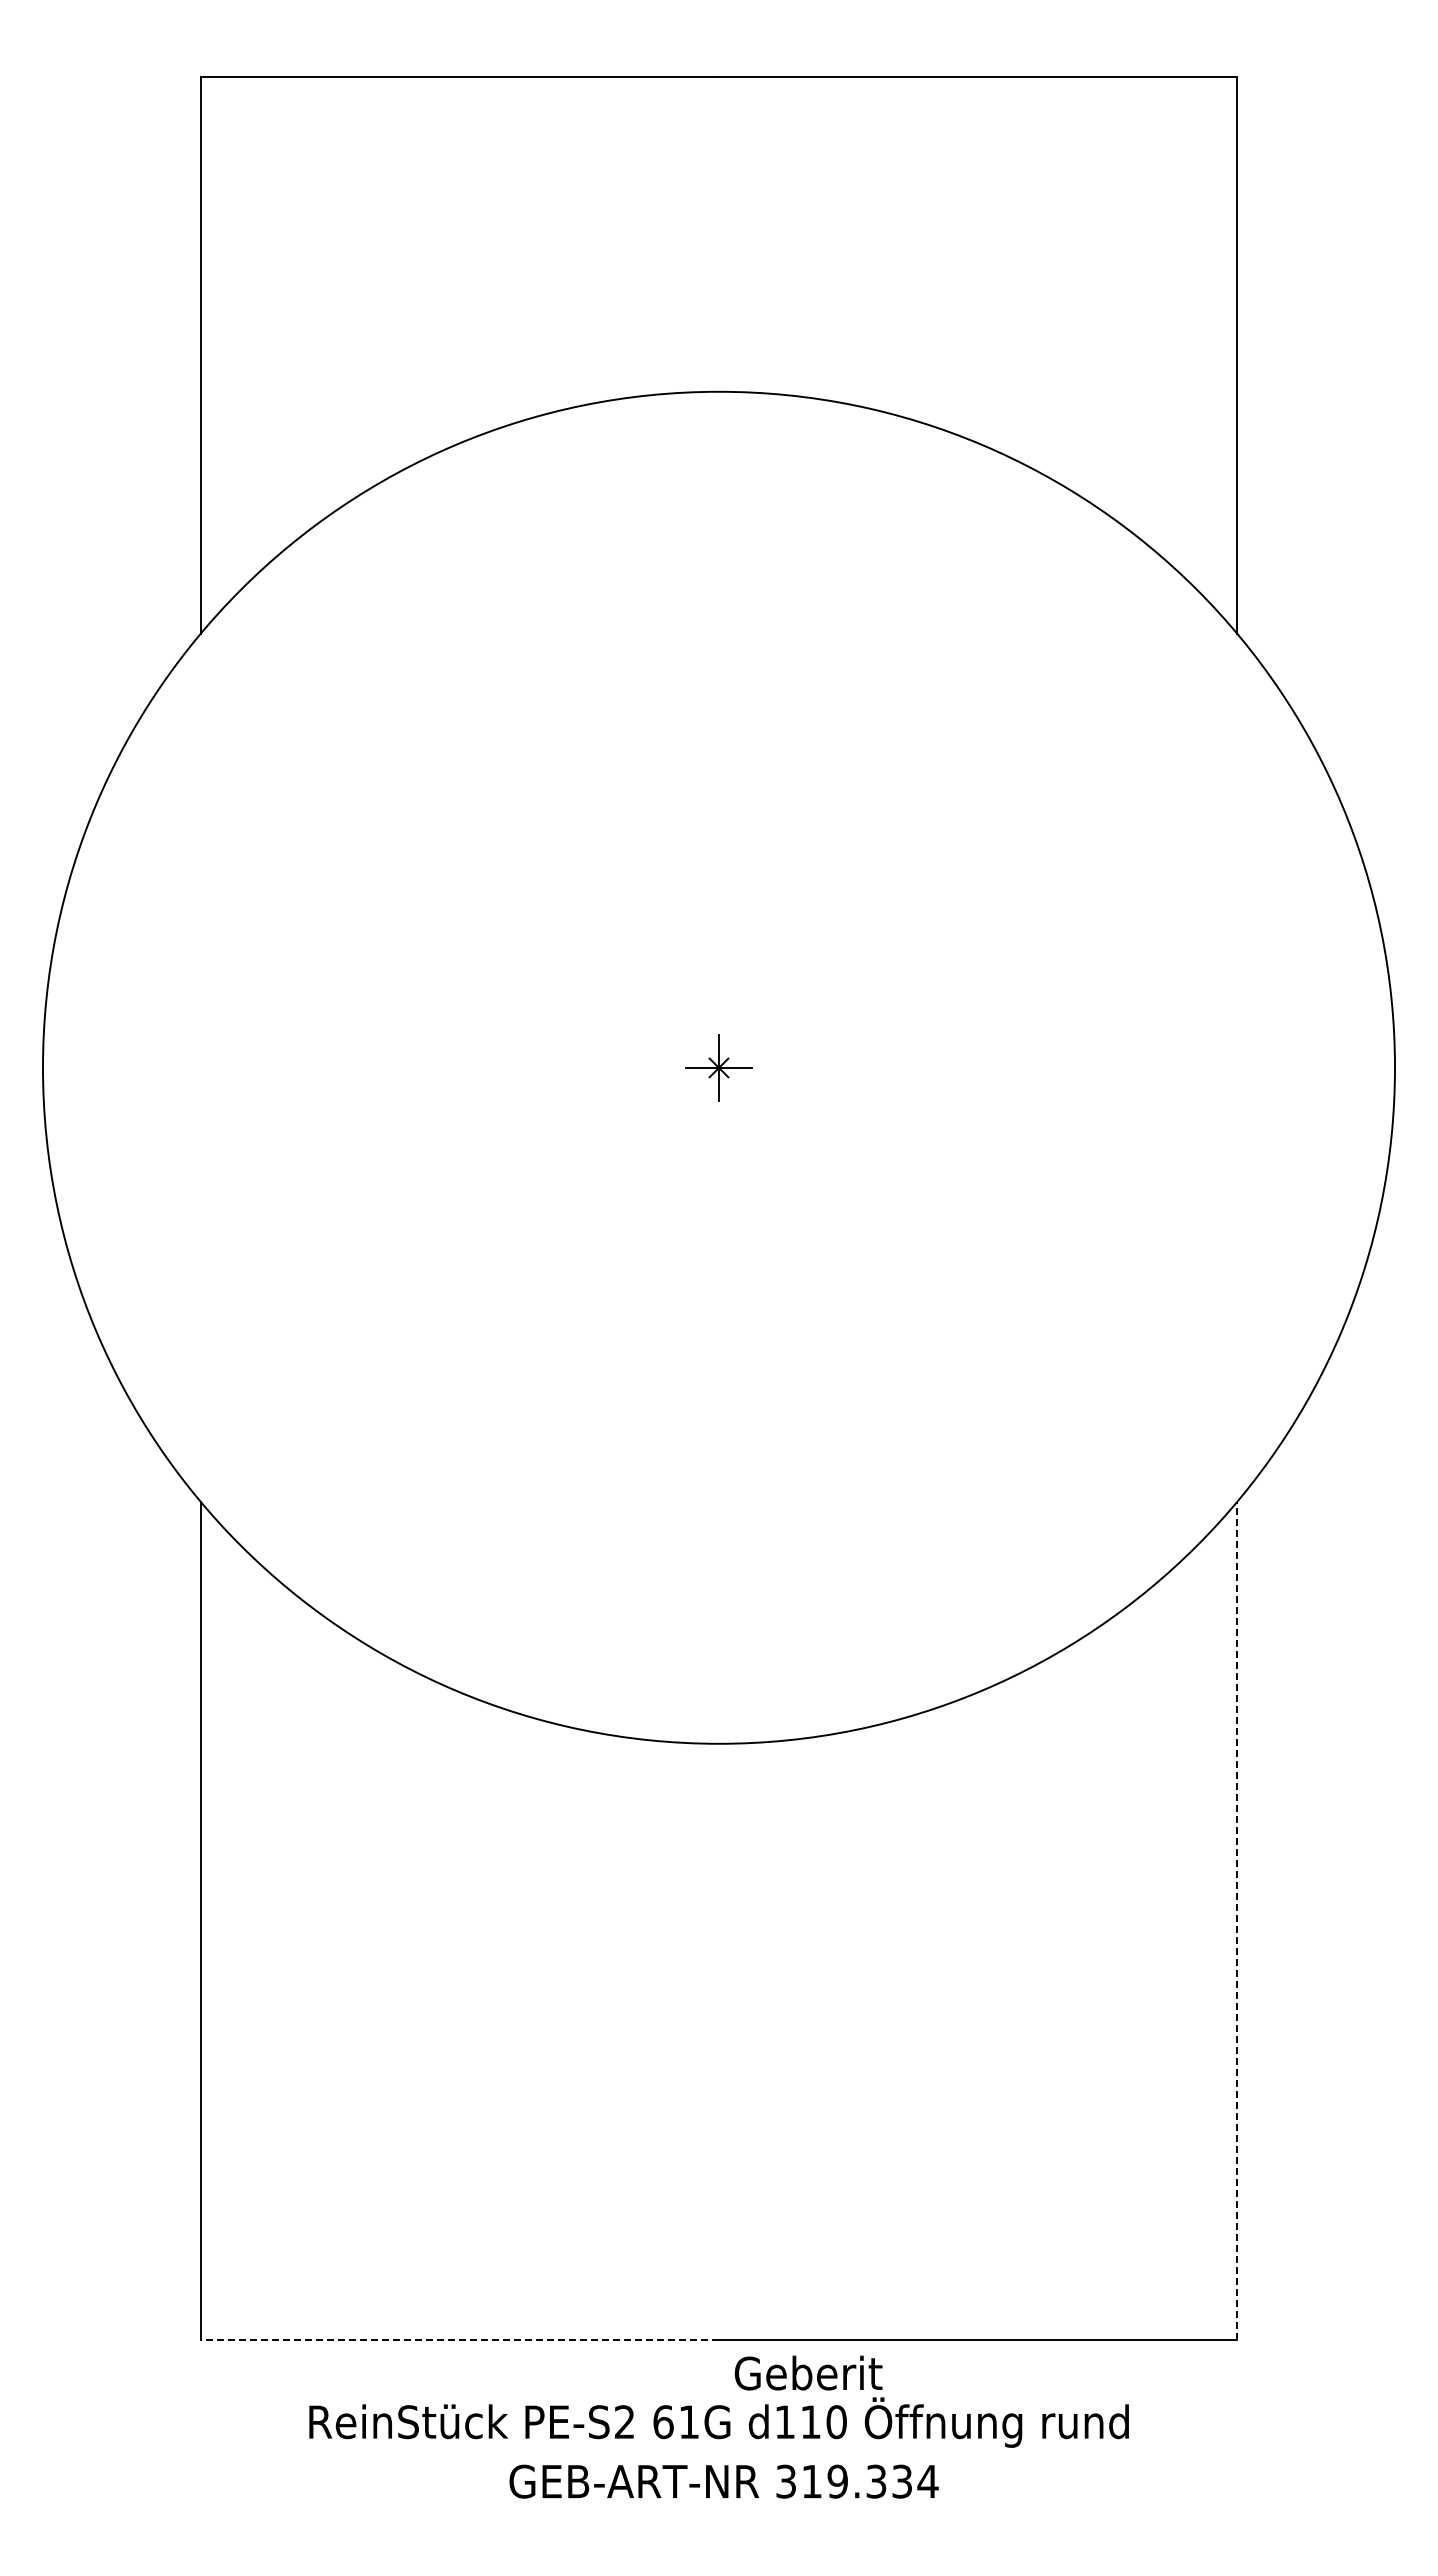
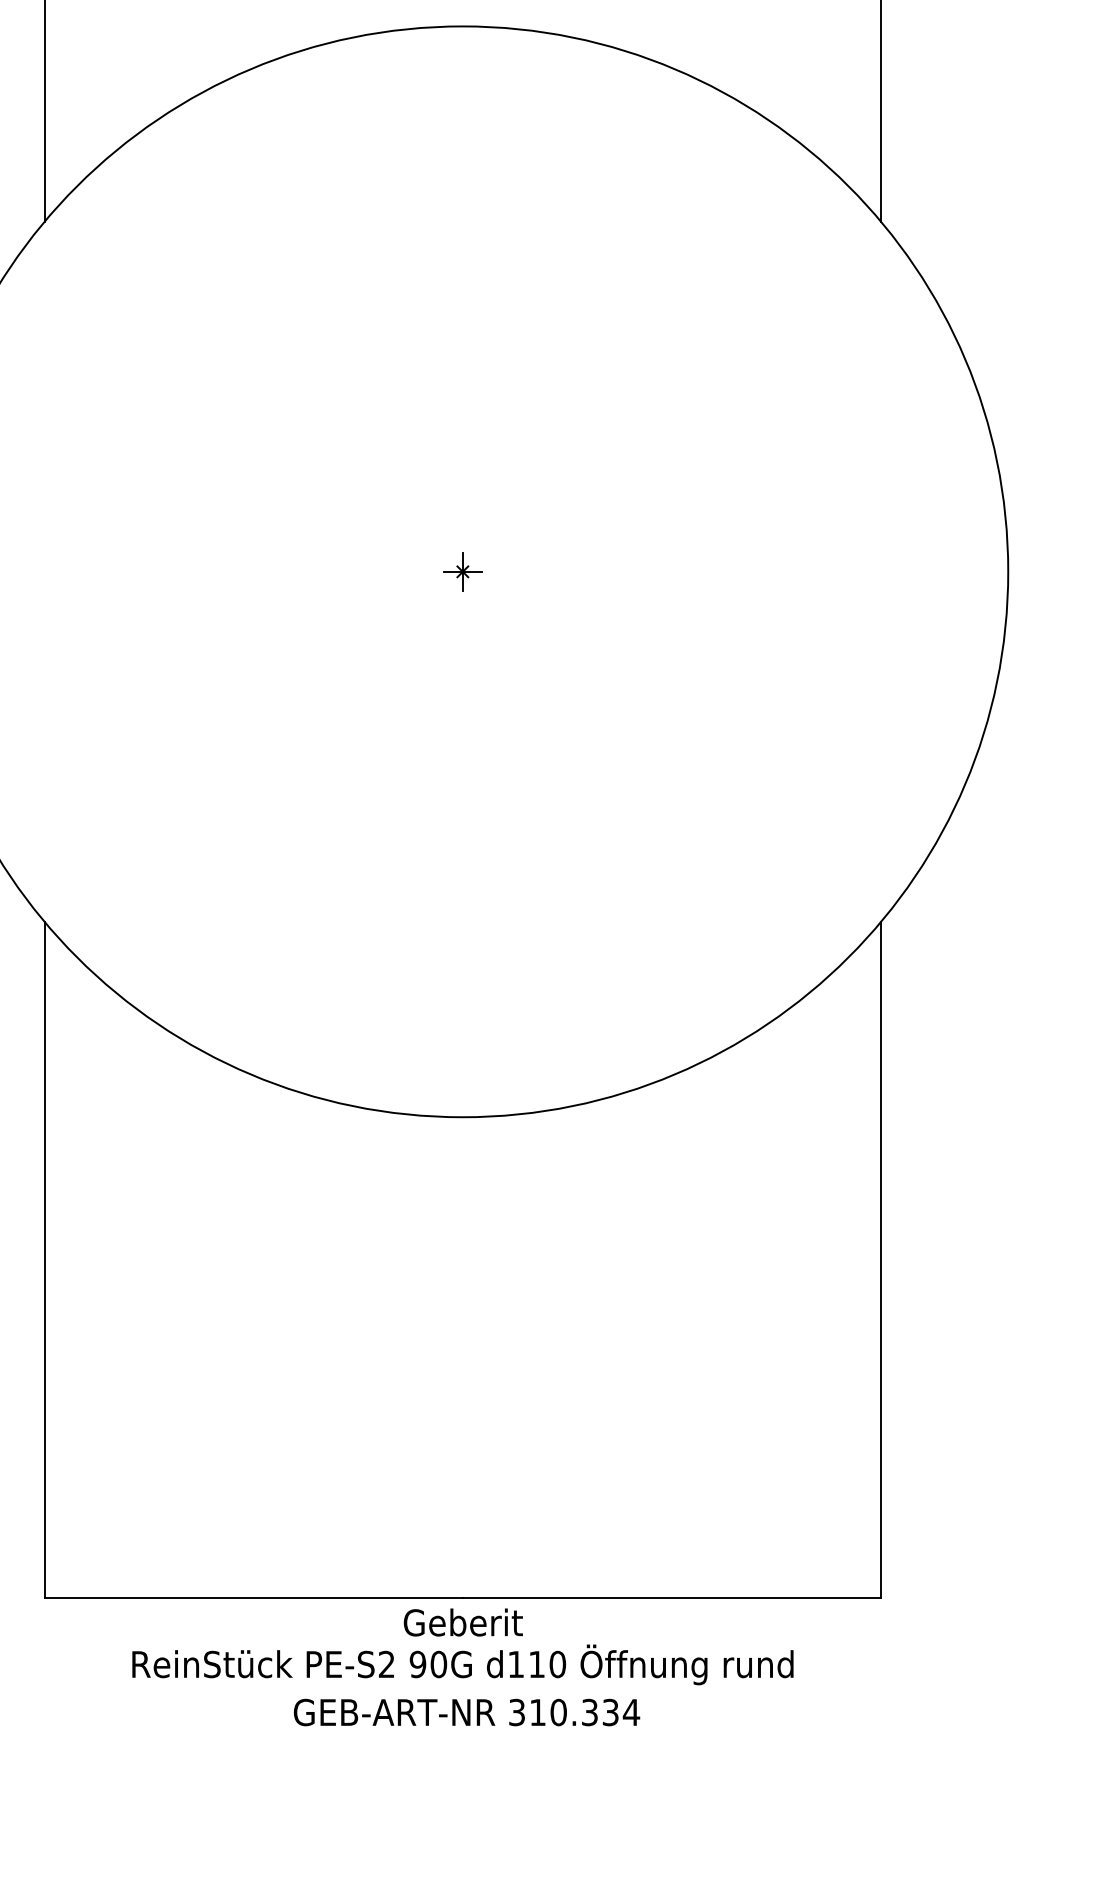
part: (718, 1067) -> (462, 571), size x0.71
line: (1237, 1920) -> (881, 1259), dashed -> solid
line: (459, 2340) -> (253, 1598), dashed -> solid
text: (808, 2372) -> (463, 1622), moved
text: (676, 2422) -> (428, 1664), 61G -> 90G
text: (837, 2481) -> (558, 1712), 319.334 -> 310.334

